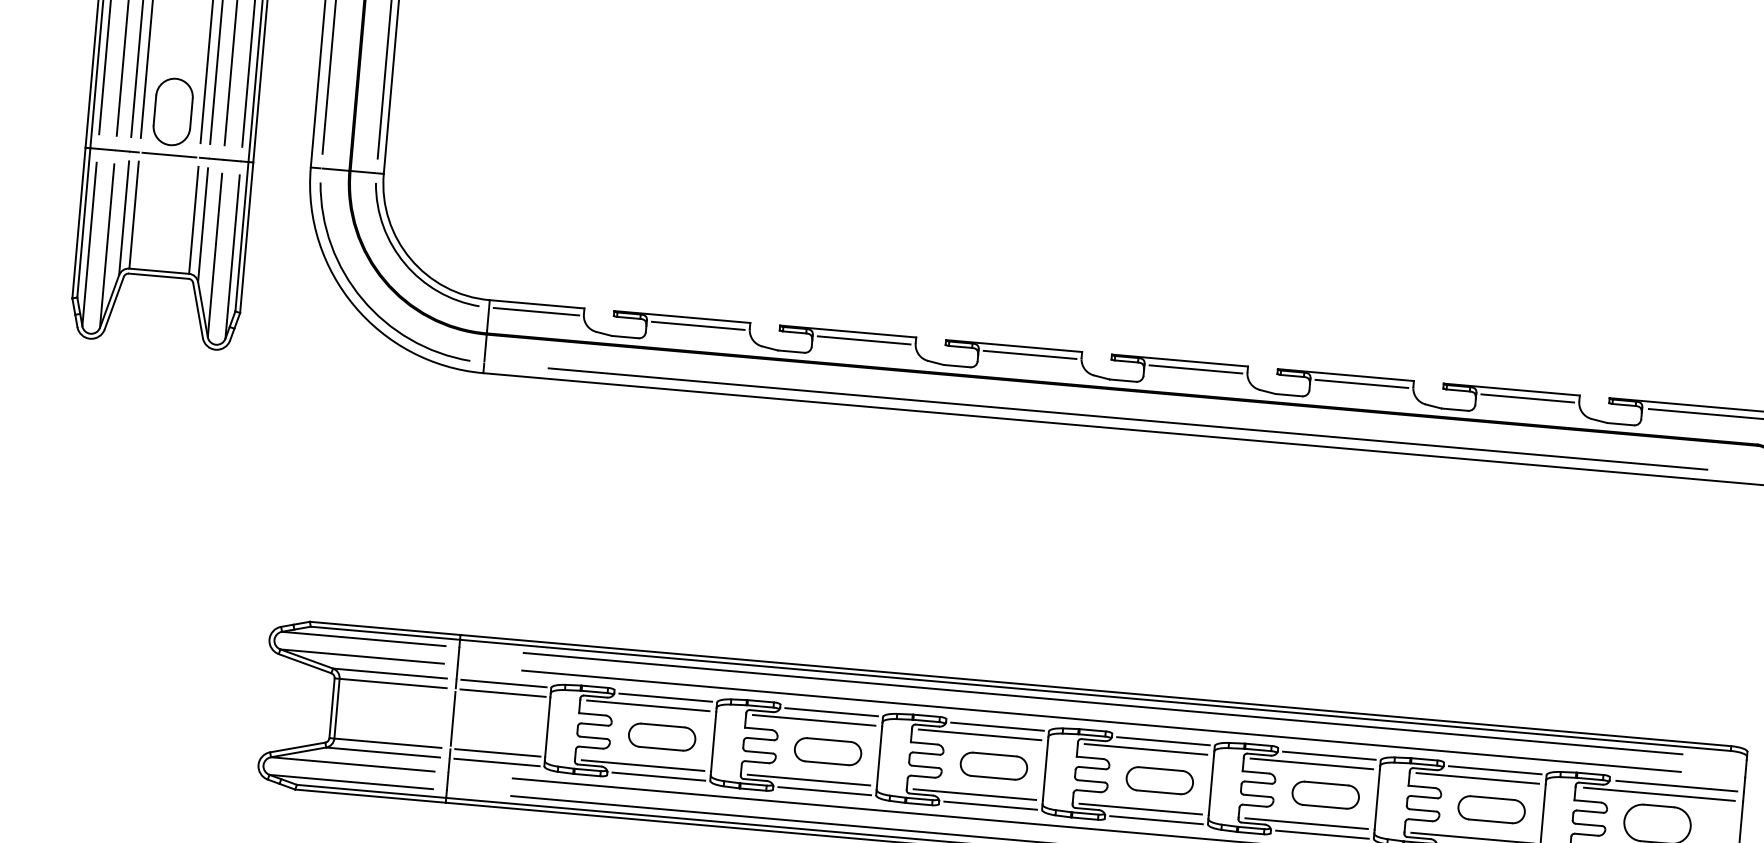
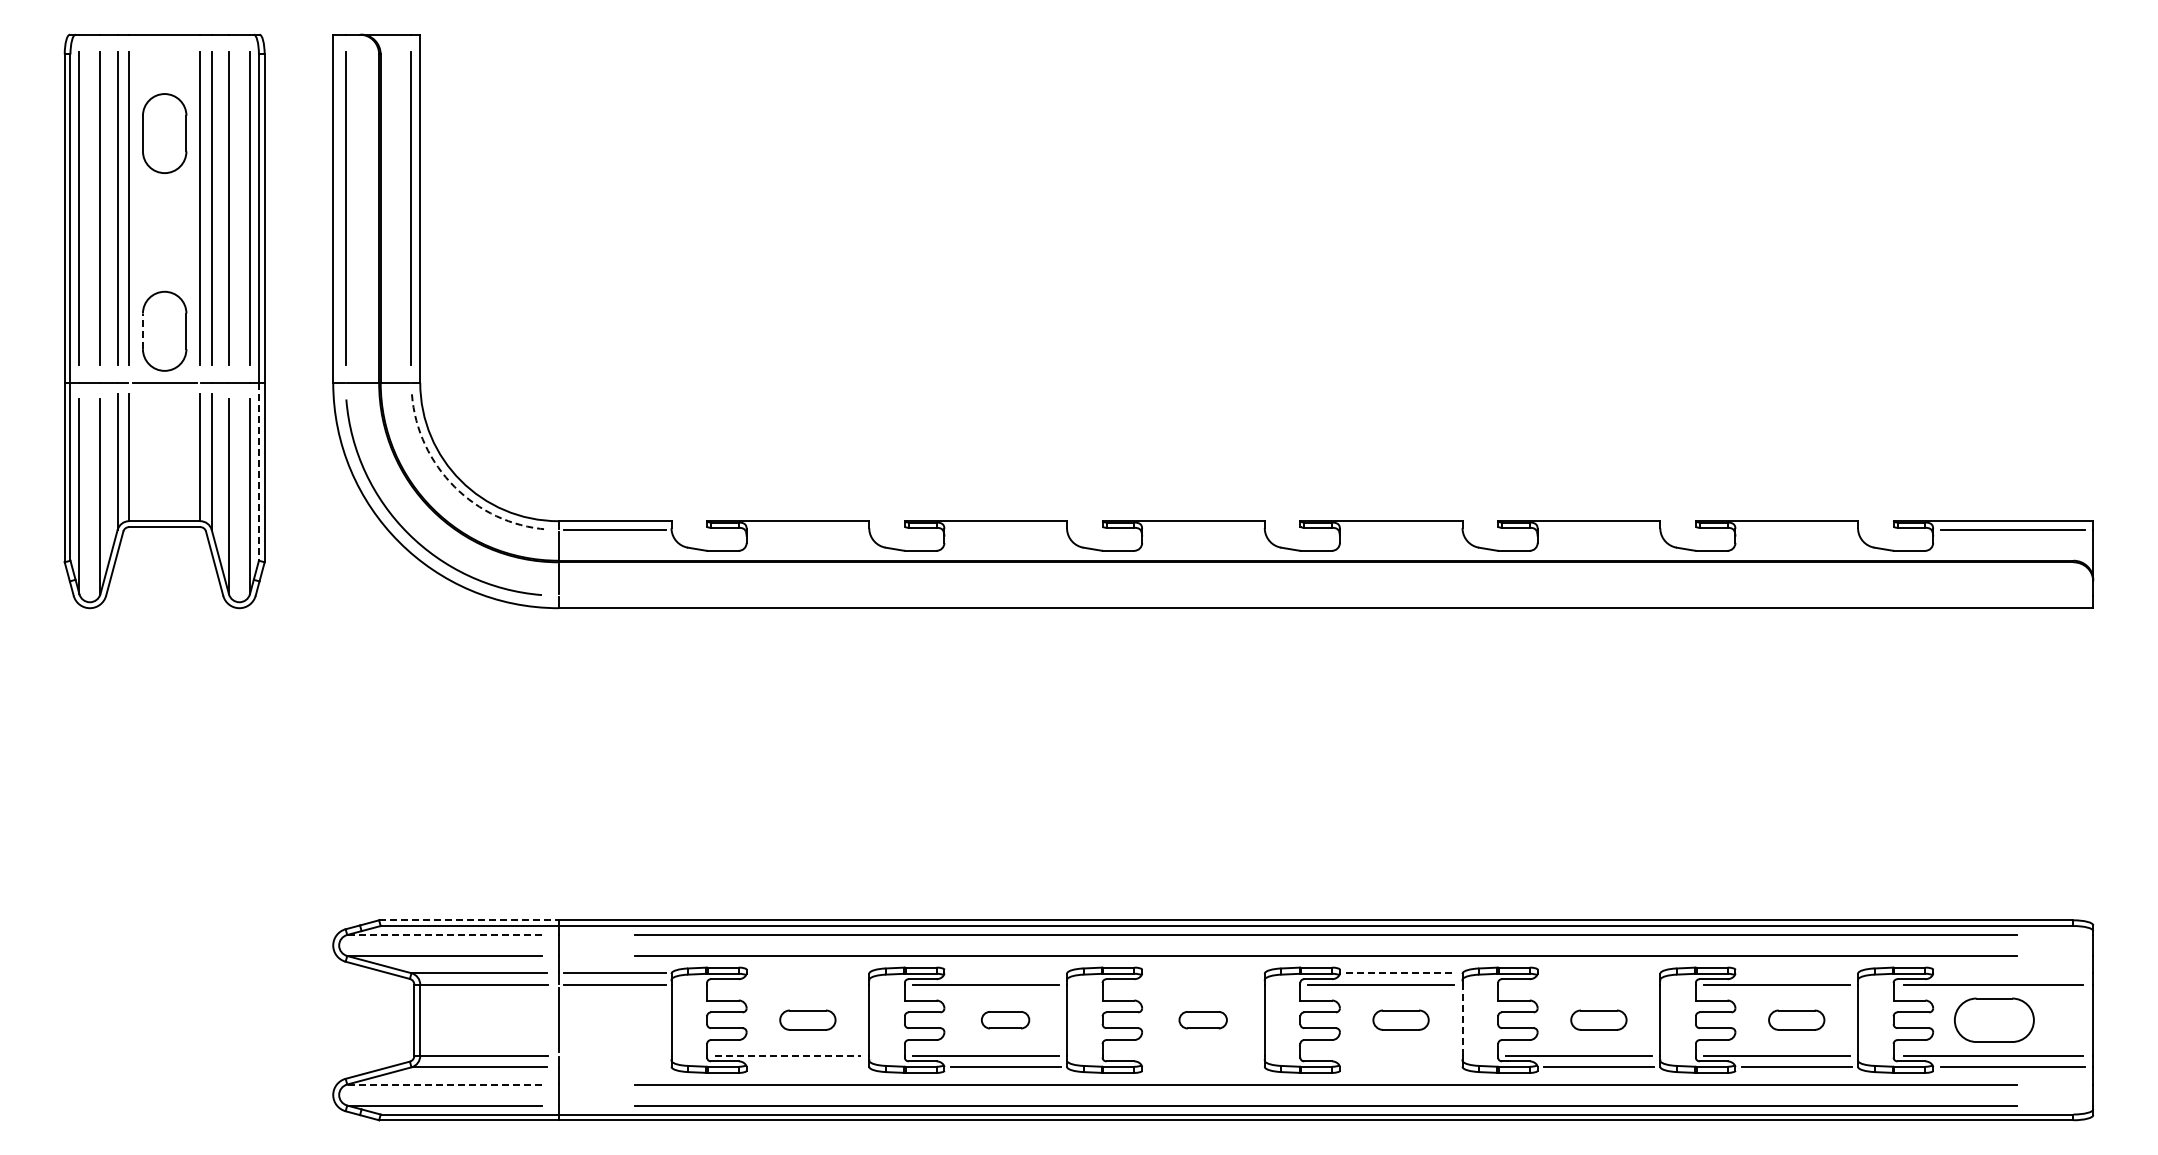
line: (154, 110) -> (142, 331), solid -> dashed
line: (241, 236) -> (258, 471), solid -> dashed
arc: (404, 263) -> (454, 486), solid -> dashed
line: (697, 326) -> (807, 530), removed
line: (863, 340) -> (1005, 530), removed
line: (1030, 355) -> (1203, 530), removed
line: (1196, 369) -> (1401, 530), removed
line: (1361, 384) -> (1598, 530), removed
line: (1527, 398) -> (1796, 530), removed
line: (1127, 418) -> (1325, 595), removed
line: (384, 628) -> (468, 920), solid -> dashed
line: (364, 639) -> (445, 935), solid -> dashed
line: (665, 697) -> (807, 973), removed
line: (648, 705) -> (788, 984), removed
line: (831, 712) -> (1005, 973), removed
line: (997, 726) -> (1203, 973), removed
line: (979, 734) -> (1183, 984), removed
part: (661, 736) -> (807, 1019), size x0.7
line: (1163, 741) -> (1401, 973), solid -> dashed
part: (828, 751) -> (1005, 1019), size x0.6
line: (497, 752) -> (614, 1055), removed
line: (1328, 755) -> (1598, 973), removed
line: (496, 762) -> (614, 1067), removed
line: (1312, 763) -> (1579, 984), removed
line: (353, 764) -> (445, 1084), solid -> dashed
line: (643, 765) -> (788, 1055), solid -> dashed
part: (993, 765) -> (1202, 1019), size x0.6
line: (1494, 770) -> (1796, 973), removed
line: (658, 776) -> (807, 1067), removed
part: (1159, 779) -> (1400, 1019), size x0.7
line: (1211, 785) -> (1462, 1020), solid -> dashed
line: (1677, 786) -> (2013, 973), removed
line: (974, 794) -> (1183, 1055), removed
part: (1325, 794) -> (1598, 1019), size x0.7
line: (990, 805) -> (1203, 1067), removed
line: (1140, 808) -> (1381, 1055), removed
part: (1491, 809) -> (1796, 1019), size x0.7
line: (1156, 820) -> (1401, 1067), removed

